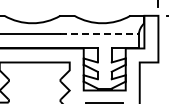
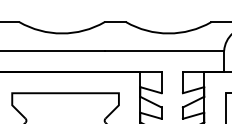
line: (100, 34) -> (165, 50), dashed -> solid

